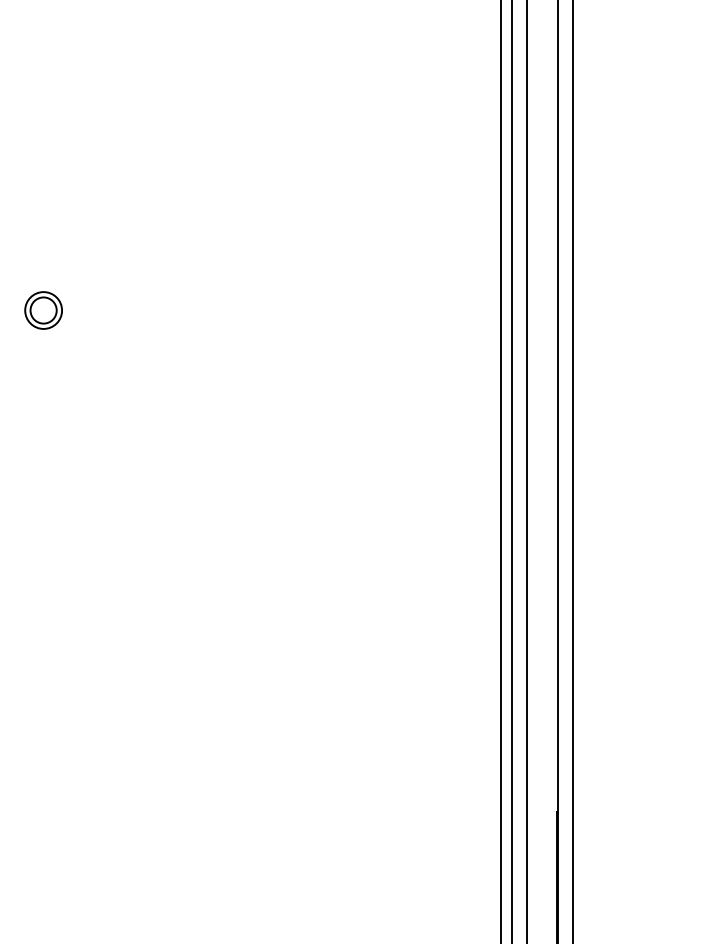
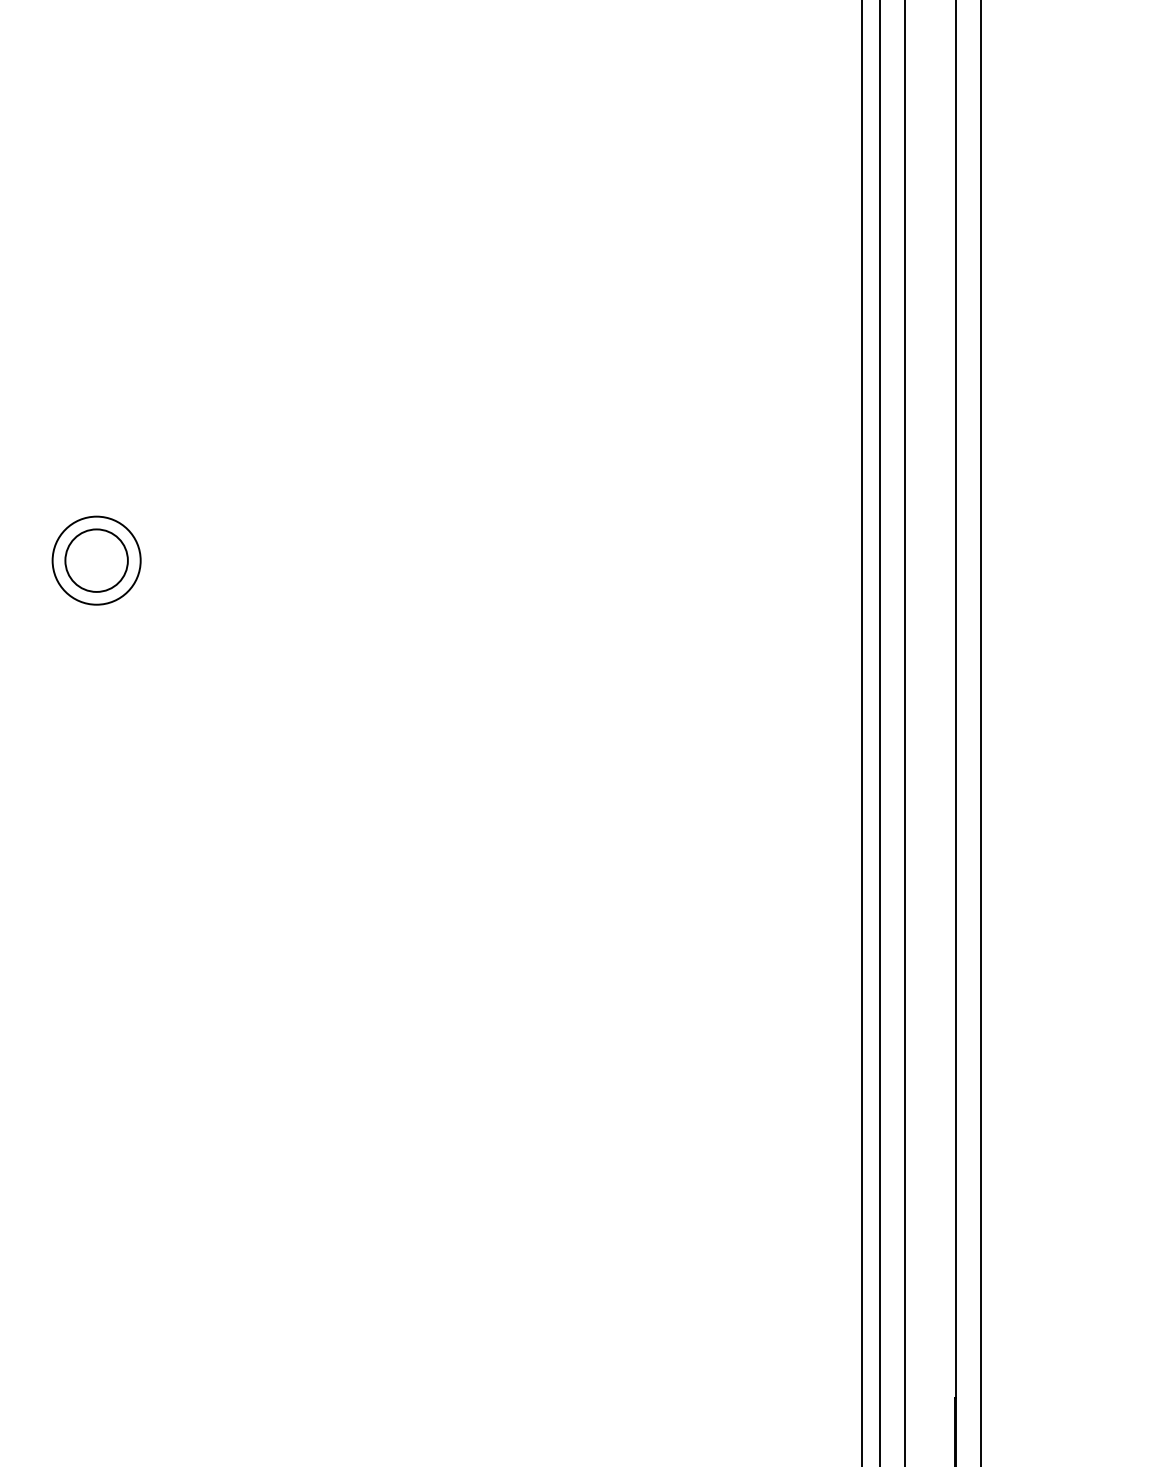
part: (43, 310) -> (96, 560), size x1.43

